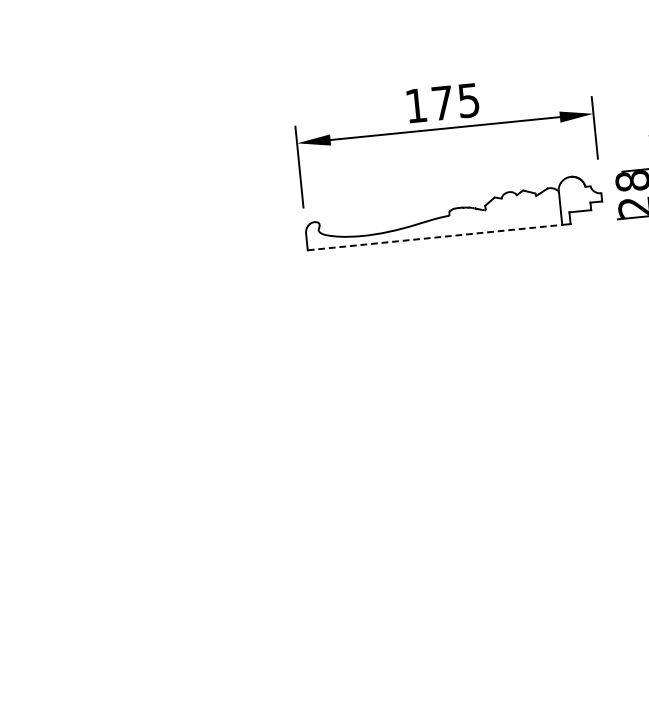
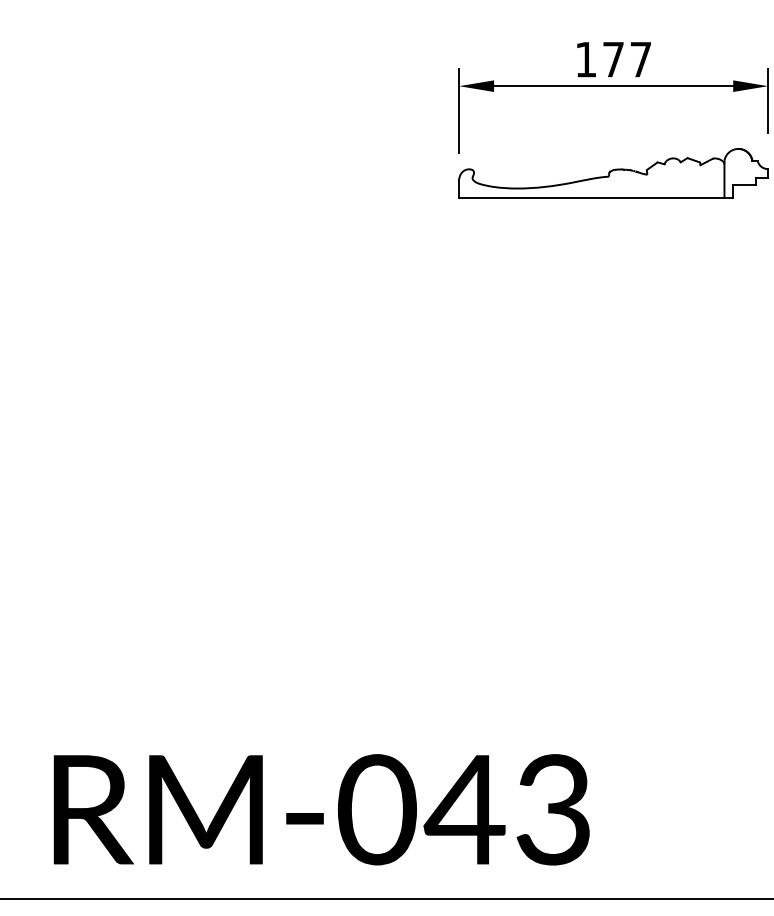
text: (468, 100) -> (640, 59), 175 -> 177
line: (434, 237) -> (591, 197), dashed -> solid

